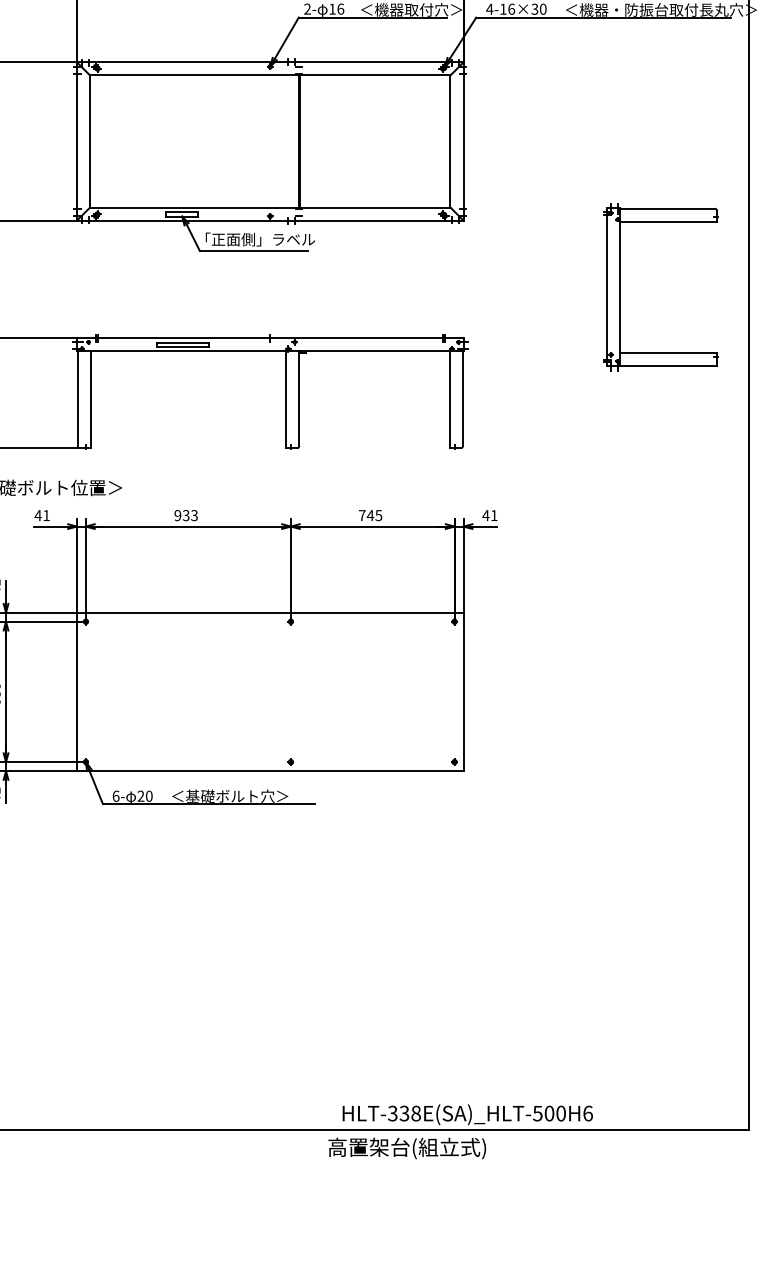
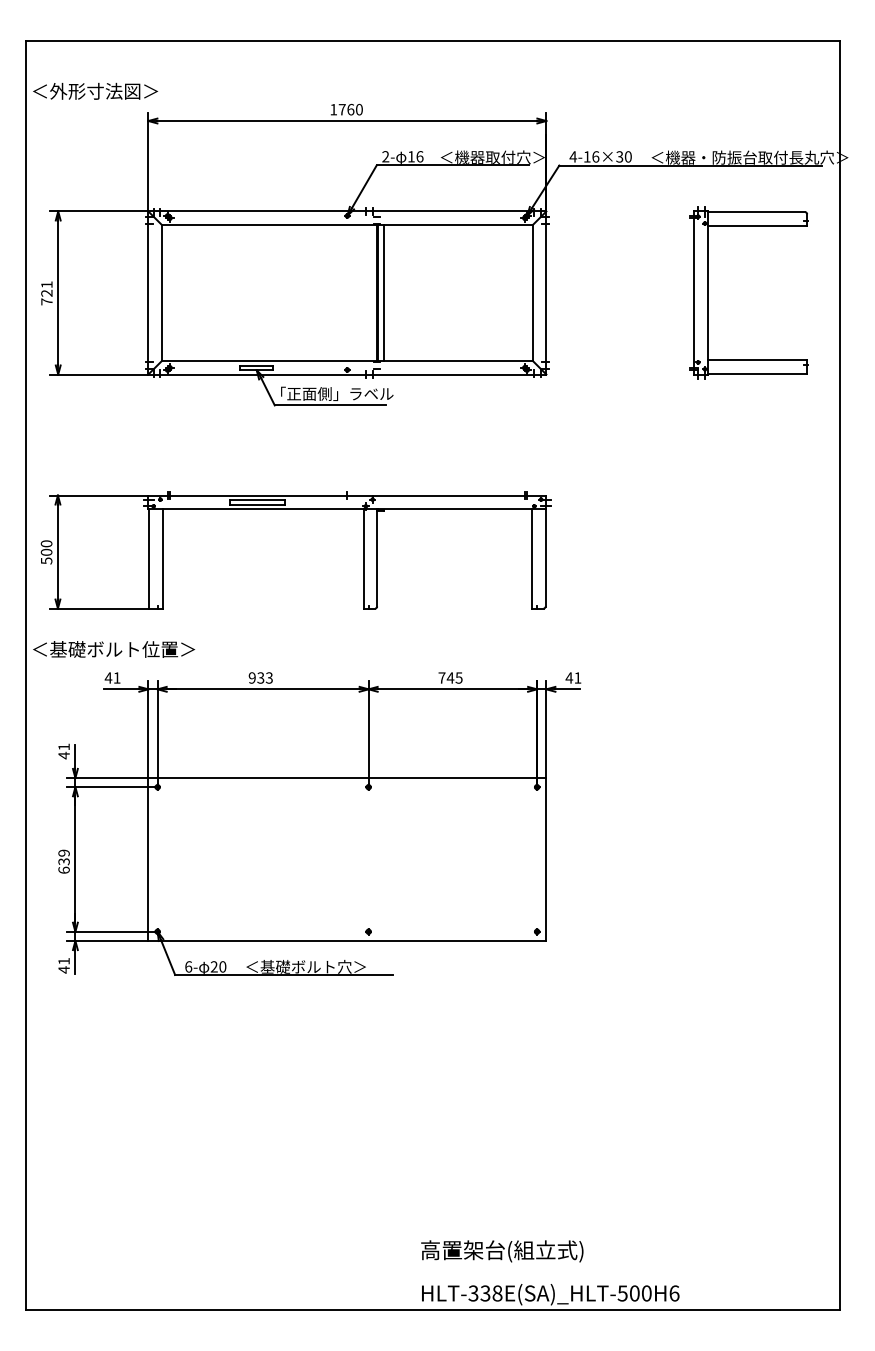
line: (305, 141) -> (383, 292), added
part: (621, 286) -> (708, 292), moved
text: (407, 1148) -> (502, 1251), moved

